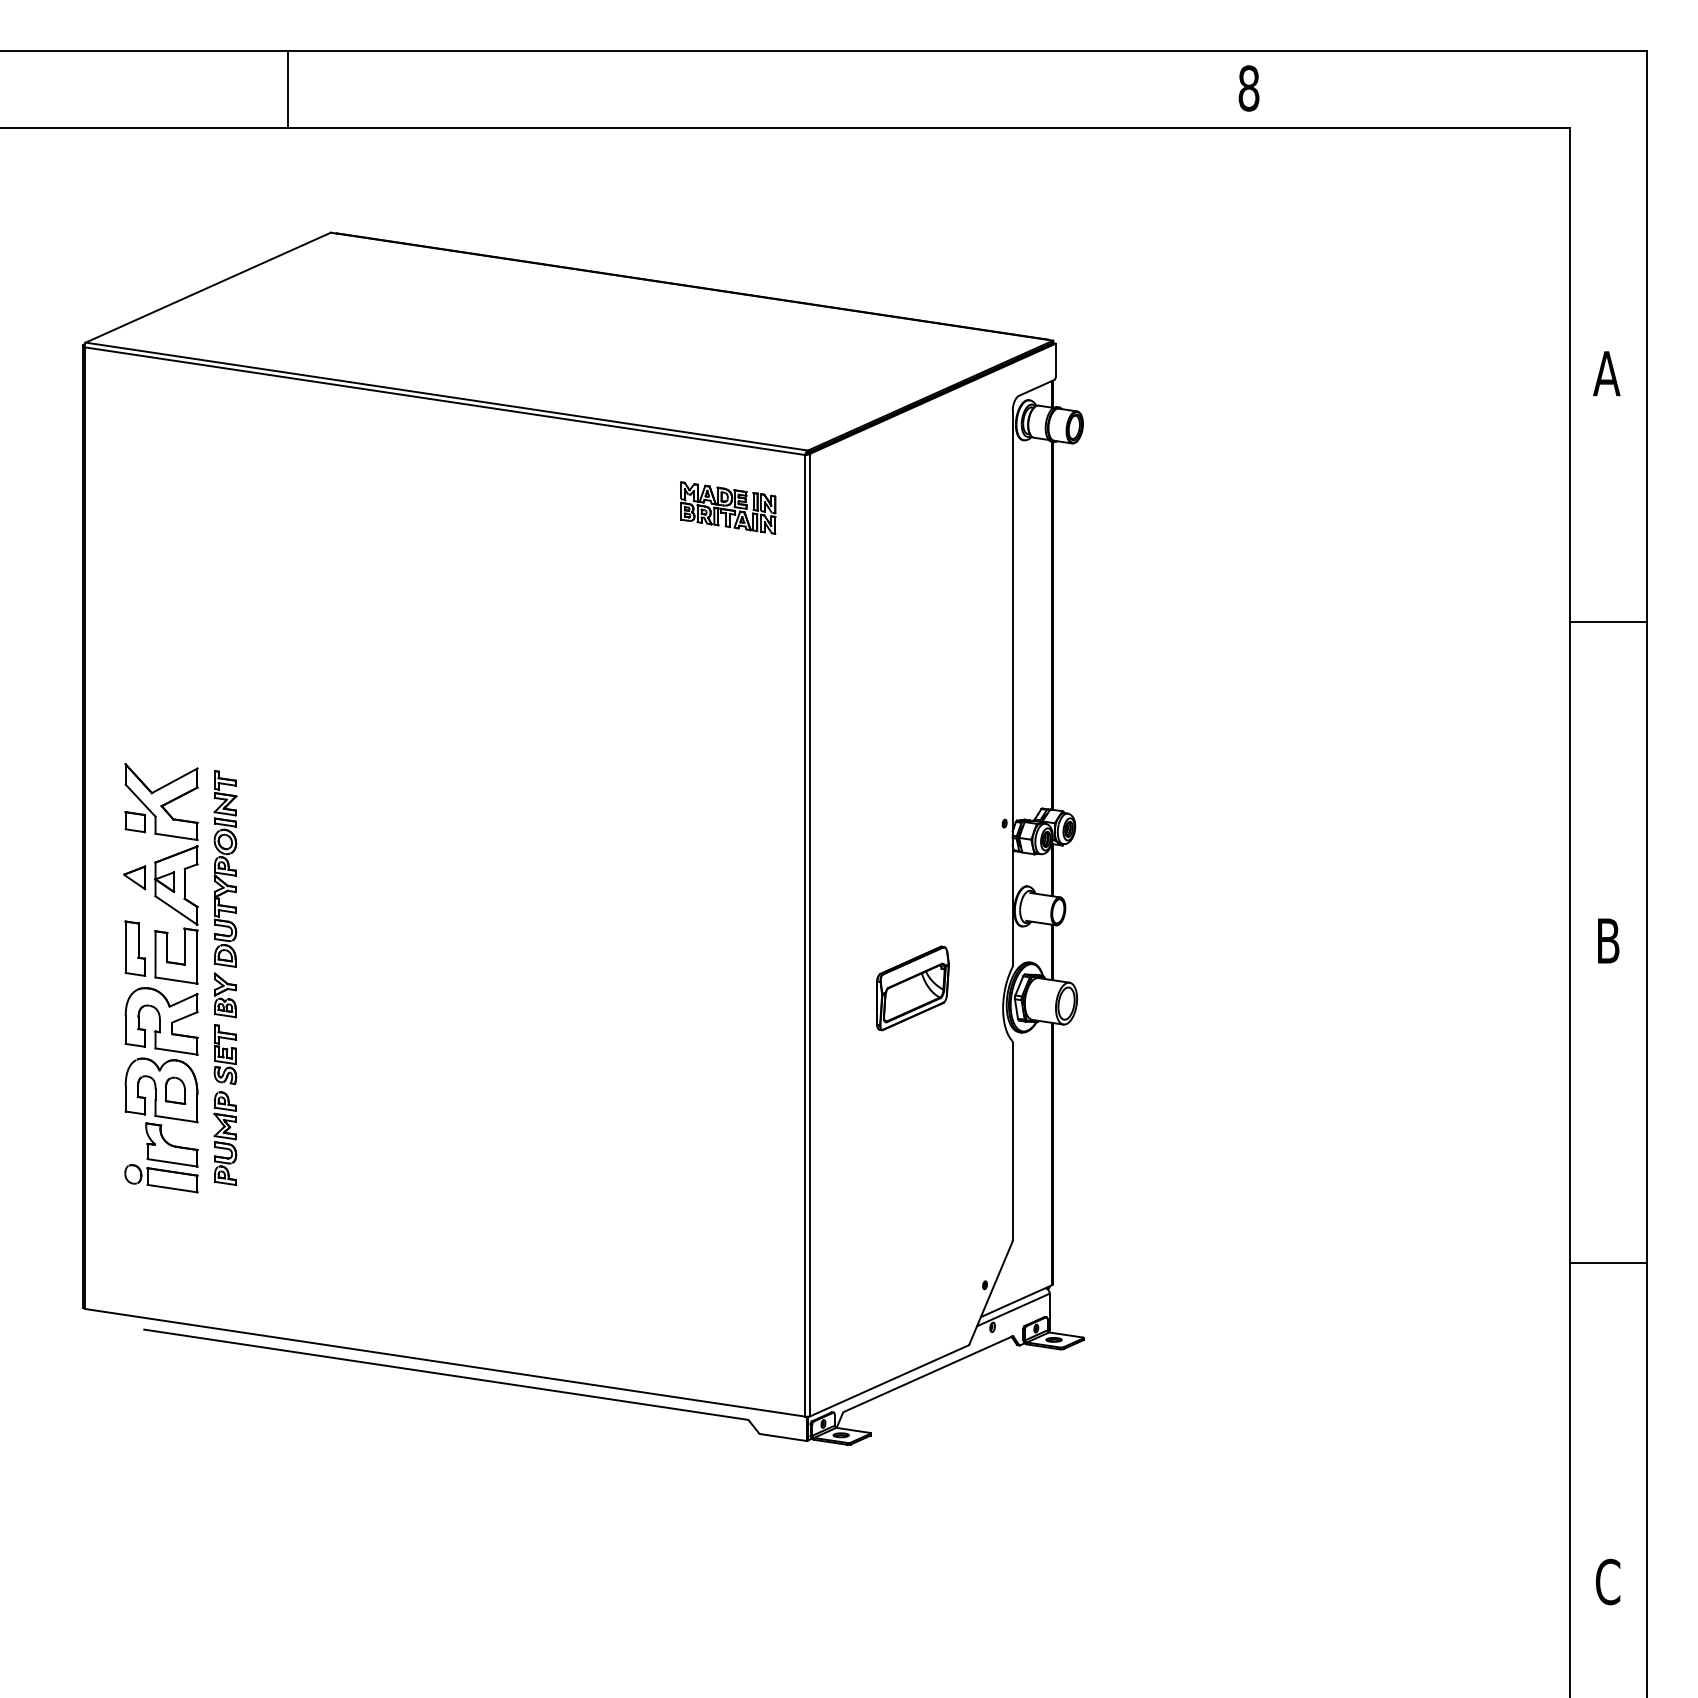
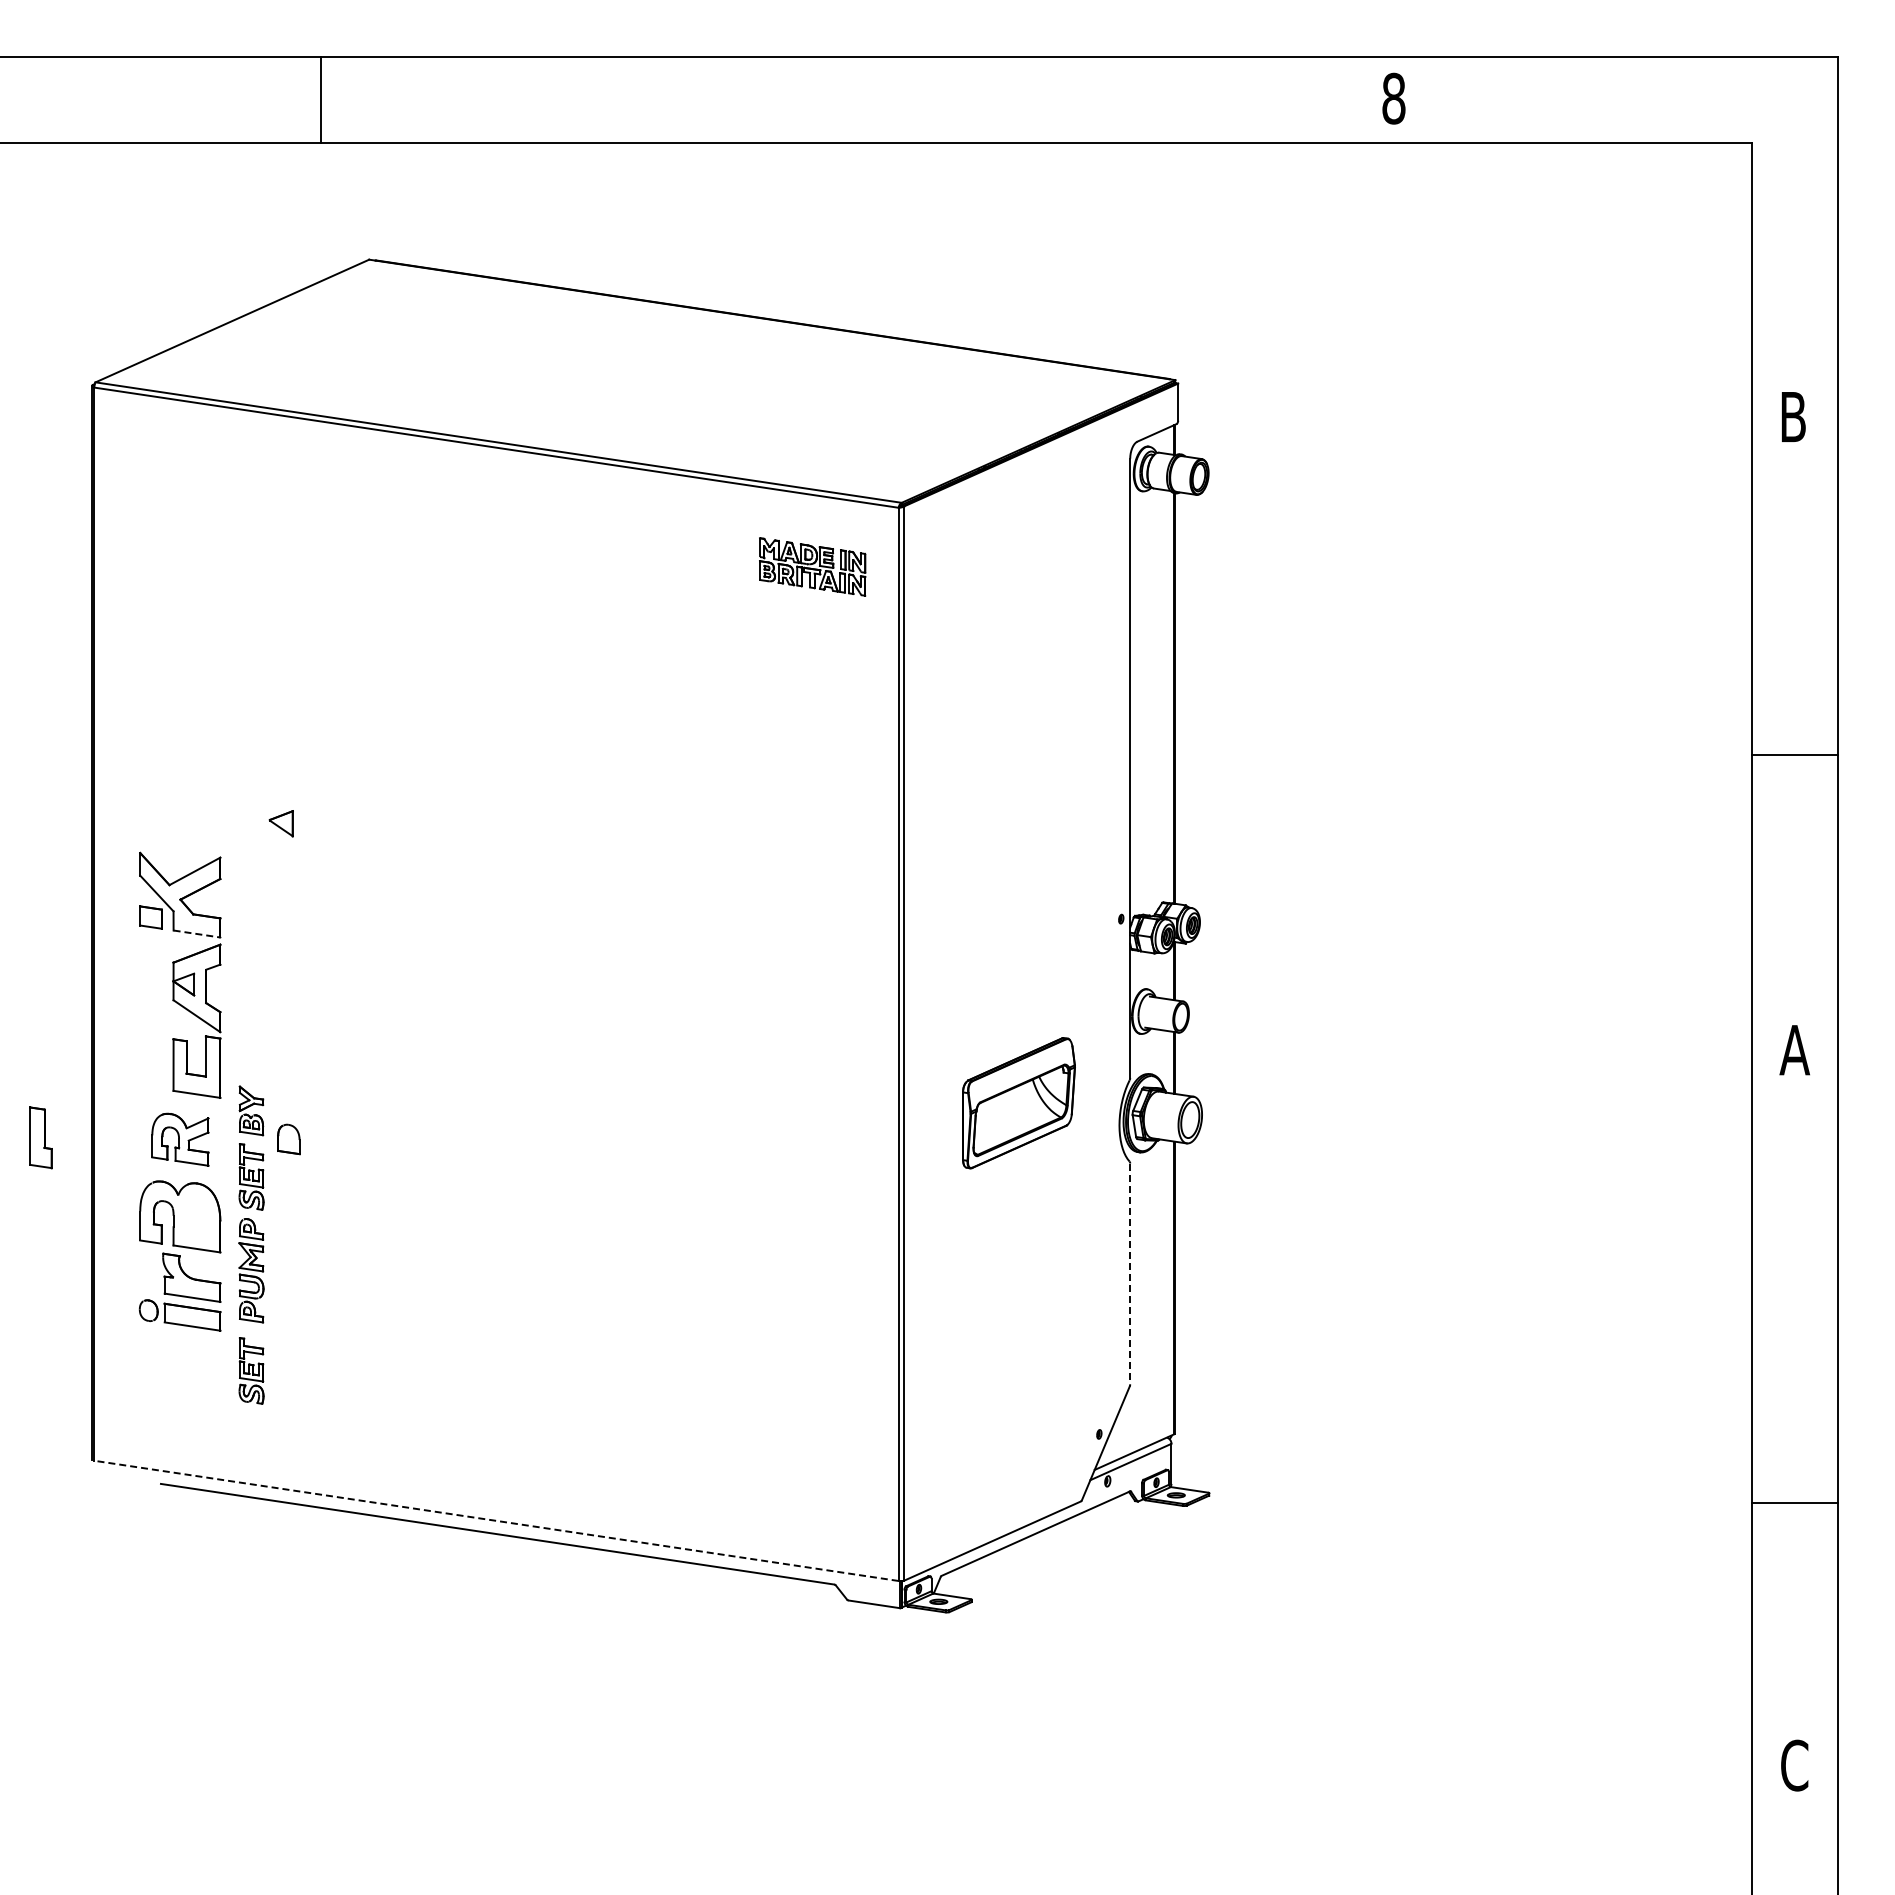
text: (1606, 374) -> (1792, 417), A -> B
line: (1608, 621) -> (1795, 754), moved
line: (176, 837) -> (196, 934), solid -> dashed
part: (225, 868) -> (251, 969), removed
part: (133, 877) -> (280, 823), moved
text: (1607, 941) -> (1794, 1050), B -> A
part: (134, 948) -> (40, 1137), moved
part: (912, 987) -> (1018, 1102), size x1.4
part: (161, 1021) -> (180, 1139), size x0.7
part: (175, 1090) -> (288, 1139), moved
line: (1012, 1141) -> (1130, 1274), solid -> dashed
part: (225, 1228) -> (251, 1370), added
line: (1608, 1262) -> (1795, 1503), moved
line: (444, 1362) -> (496, 1520), solid -> dashed

